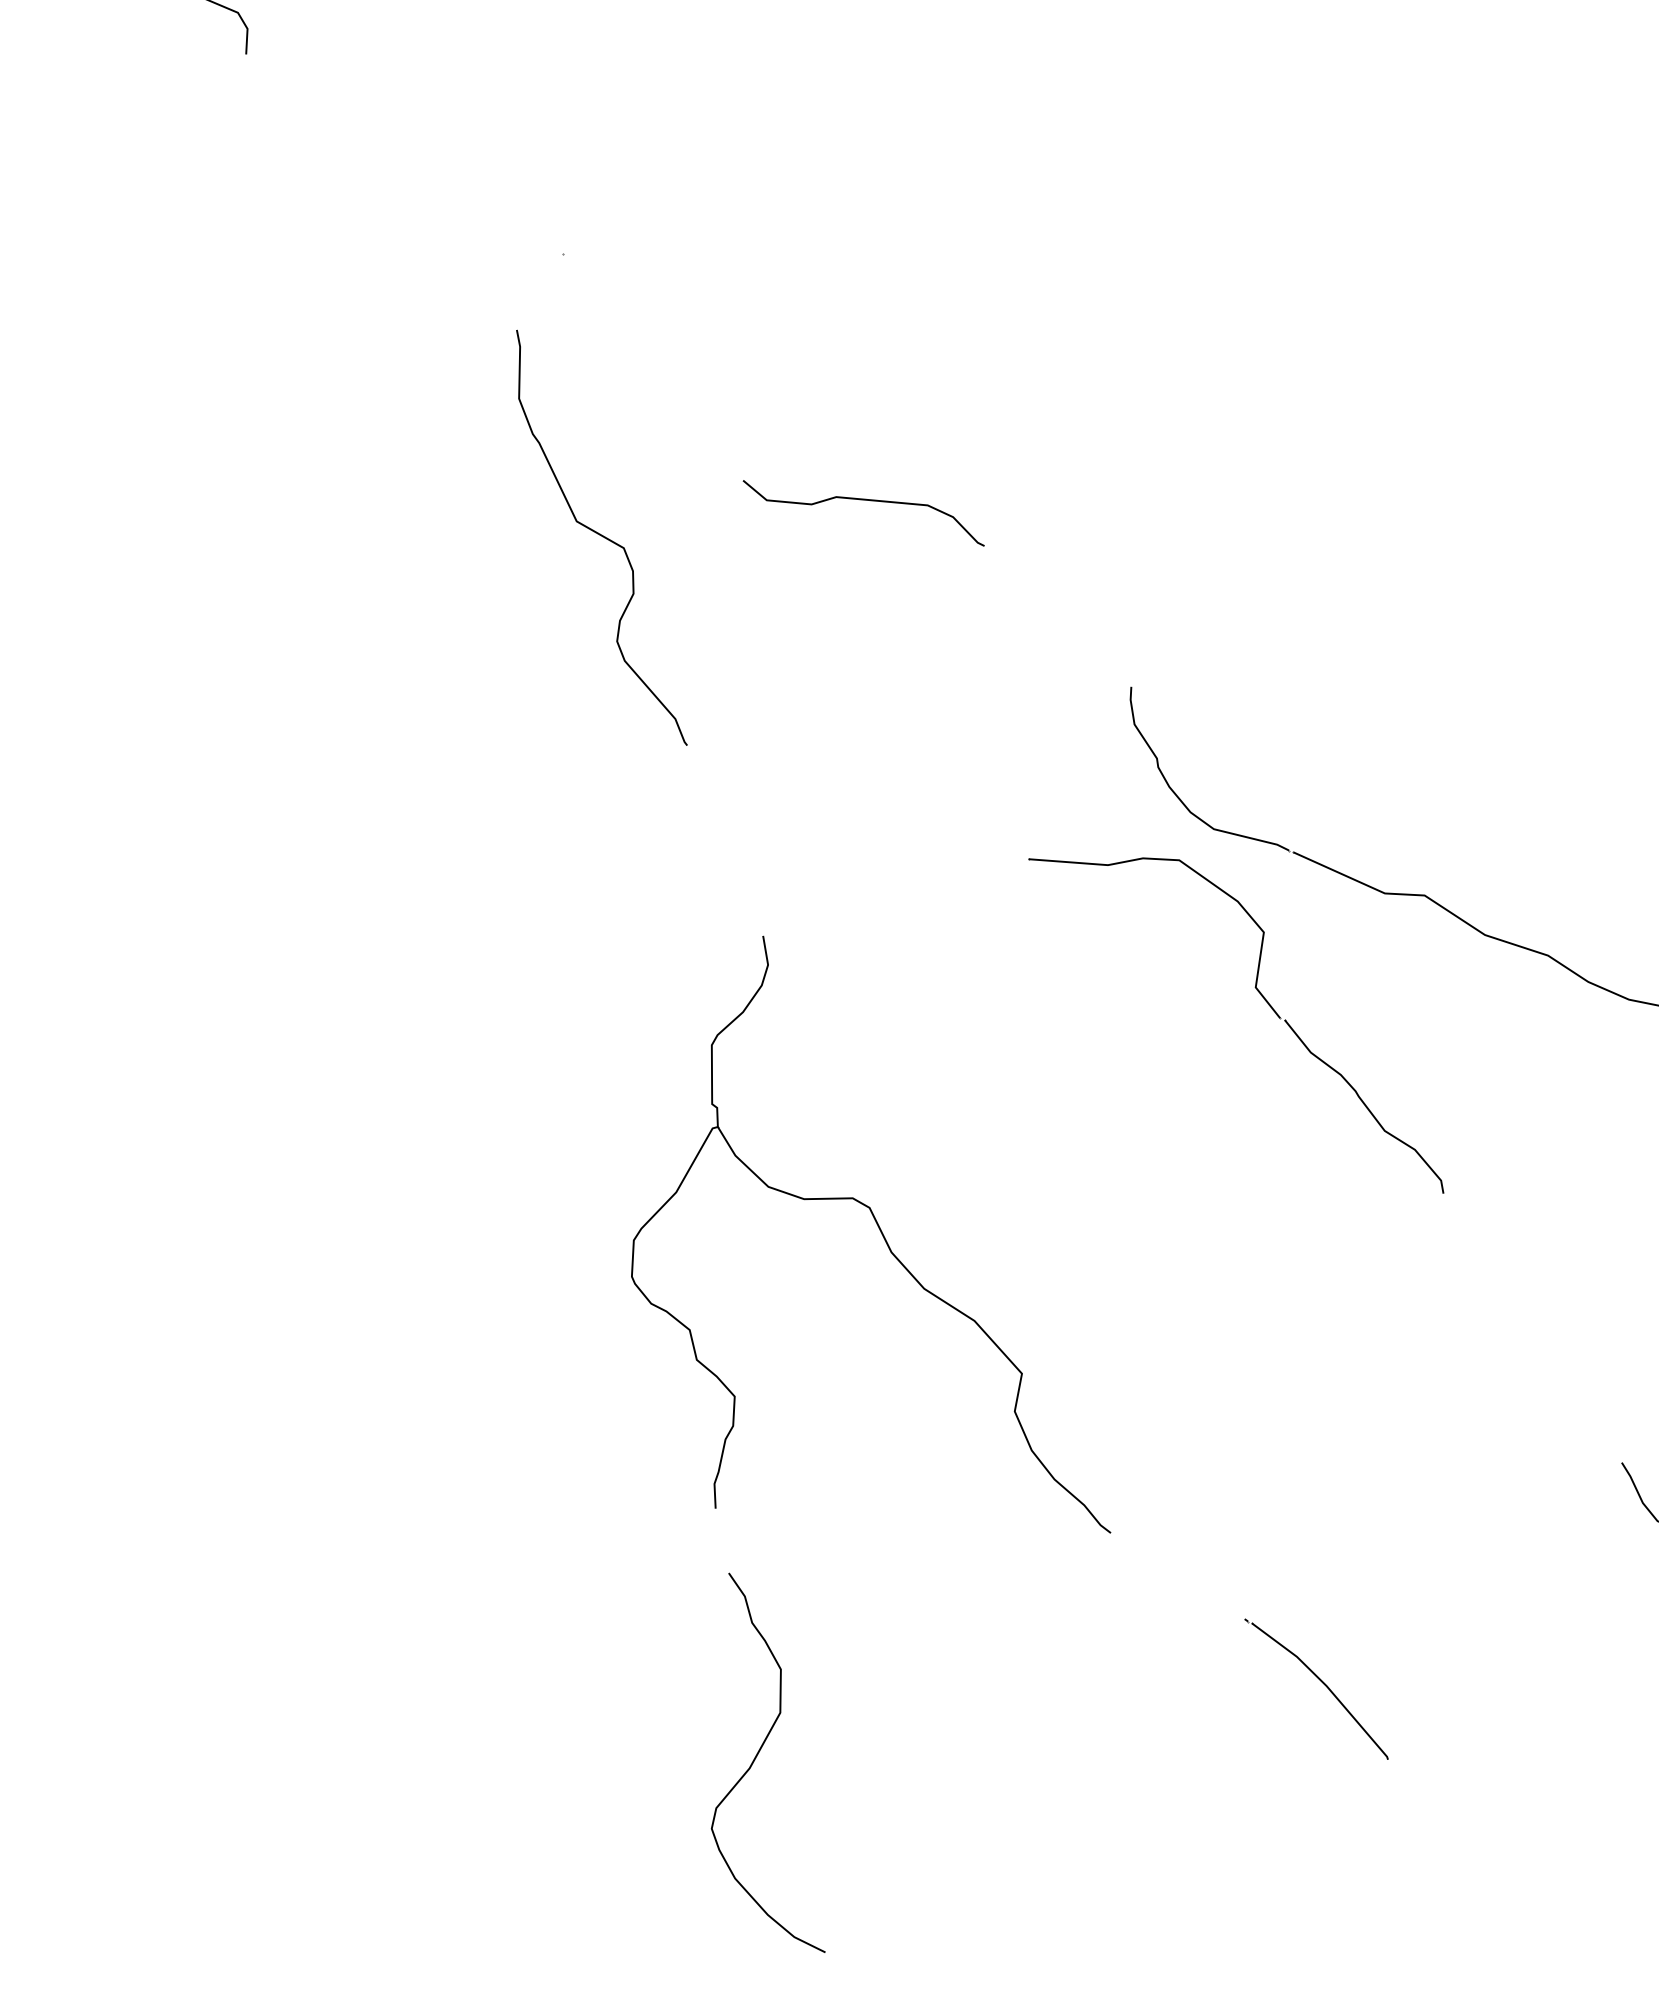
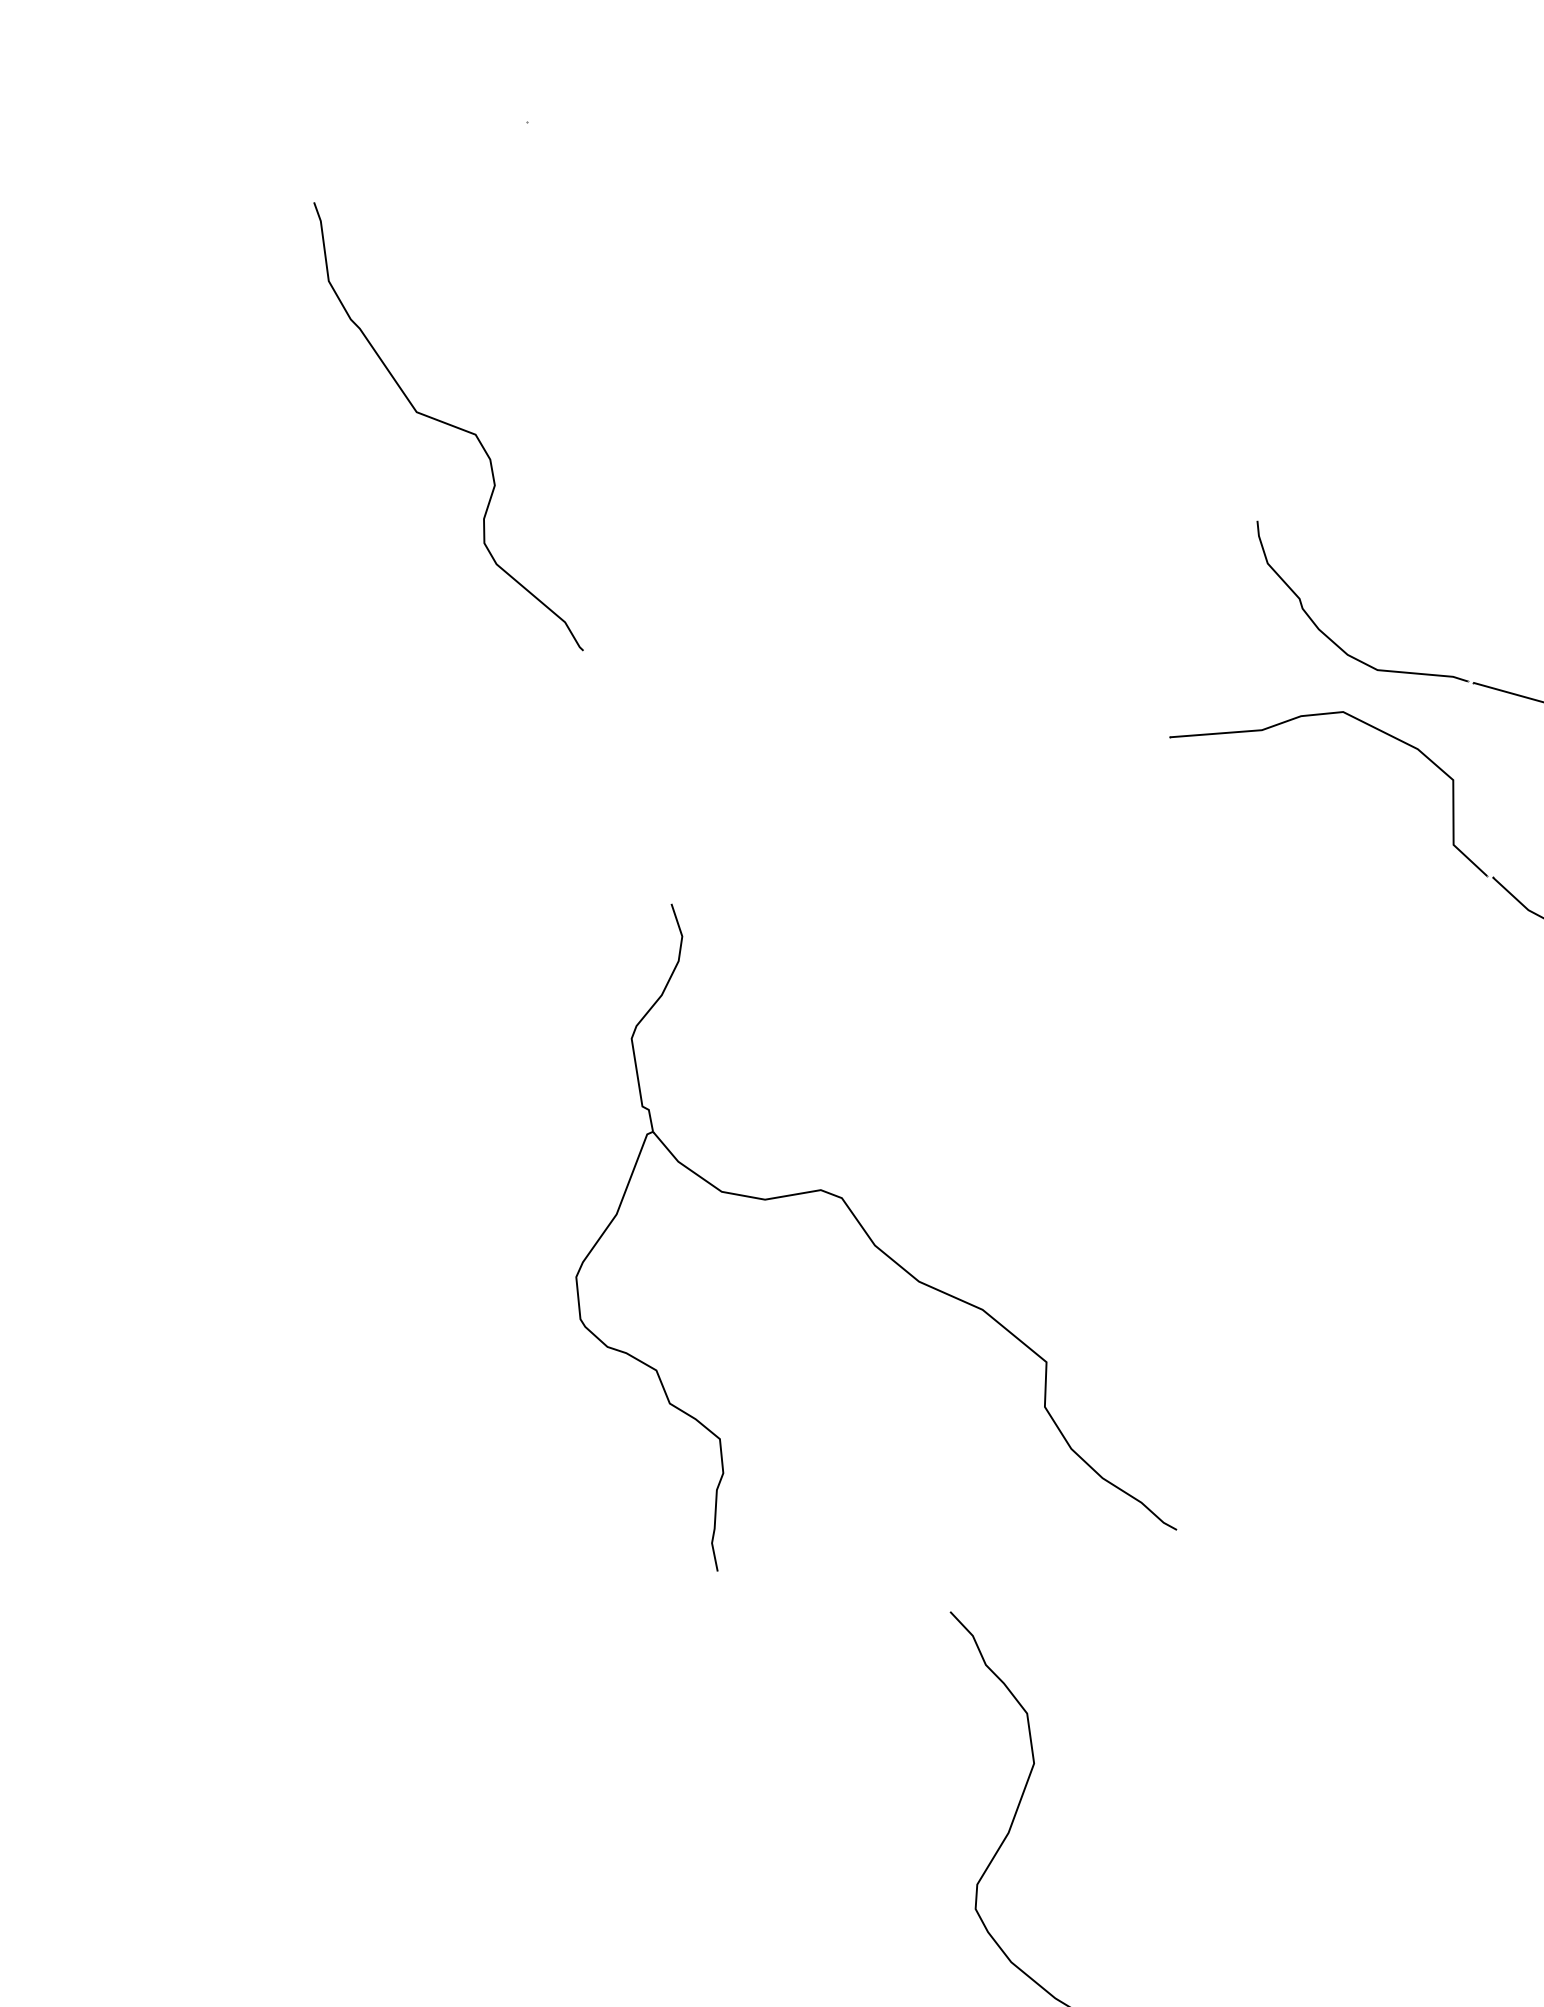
curve: (863, 500) -> (916, 353), removed
curve: (601, 536) -> (447, 425), moved
part: (879, 1230) -> (857, 1222), moved

